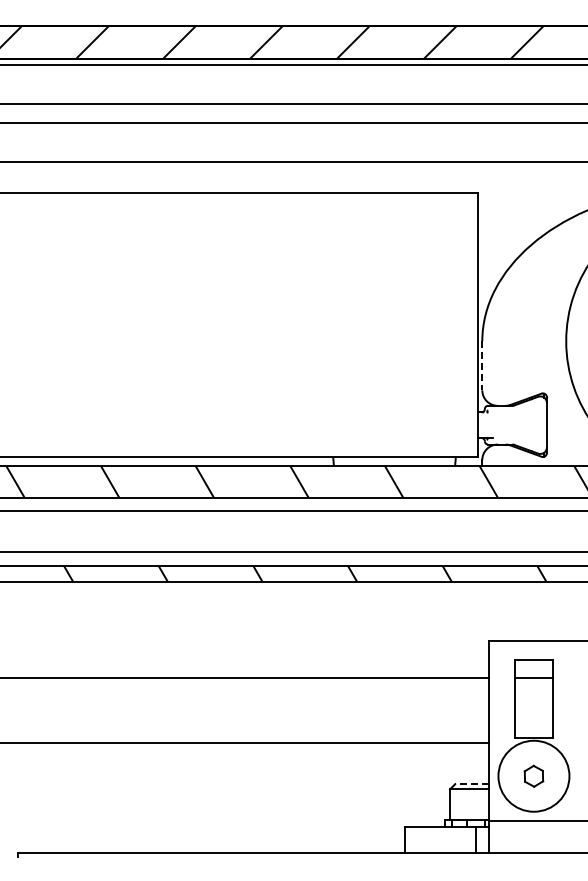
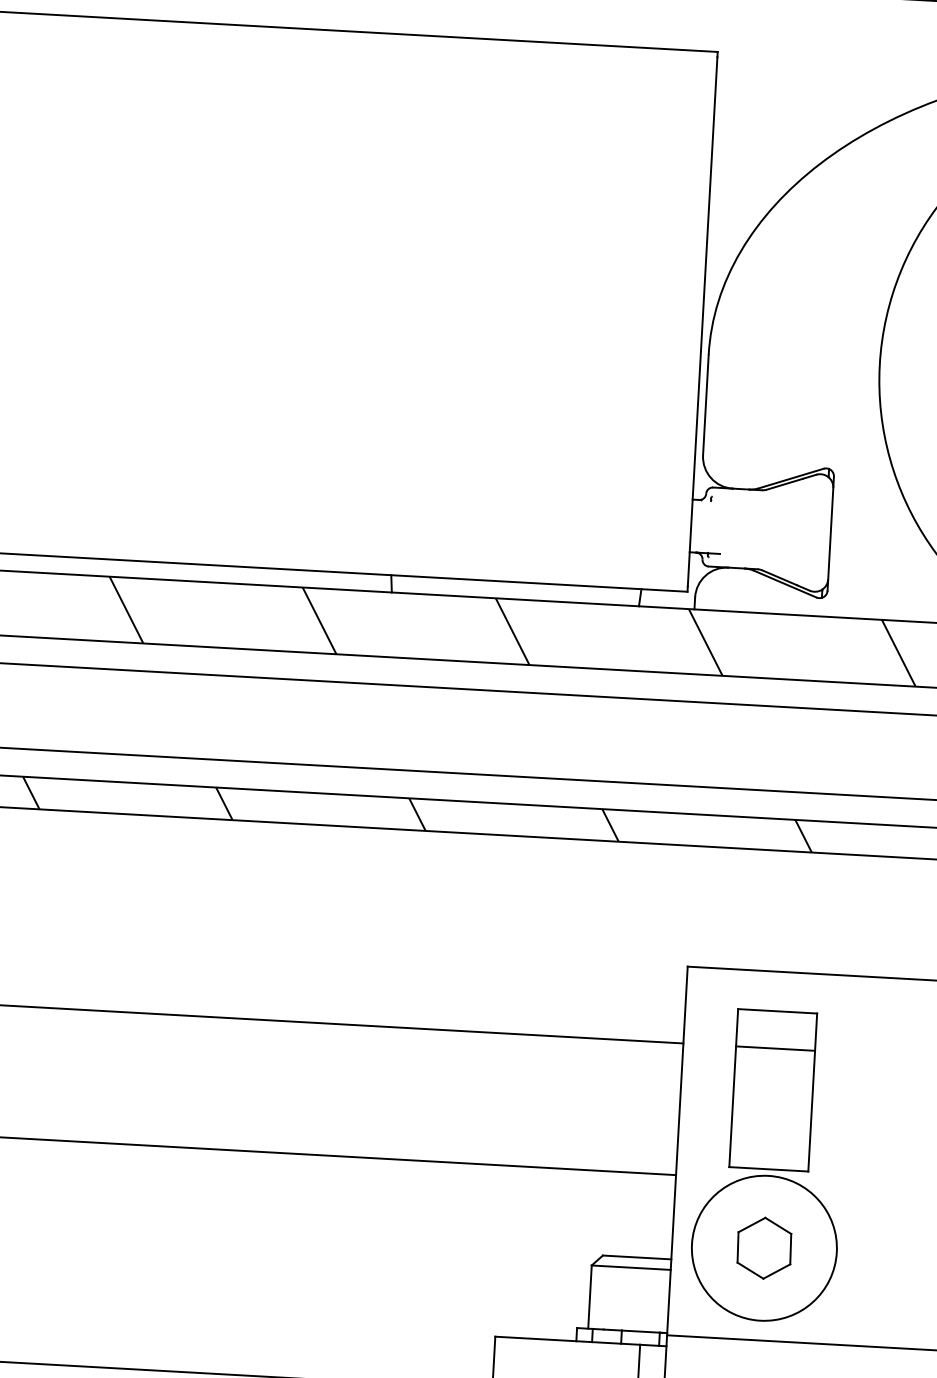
line: (482, 365) -> (706, 404), dashed -> solid
part: (533, 776) -> (763, 1248), size x1.43
line: (471, 784) -> (636, 1257), dashed -> solid

